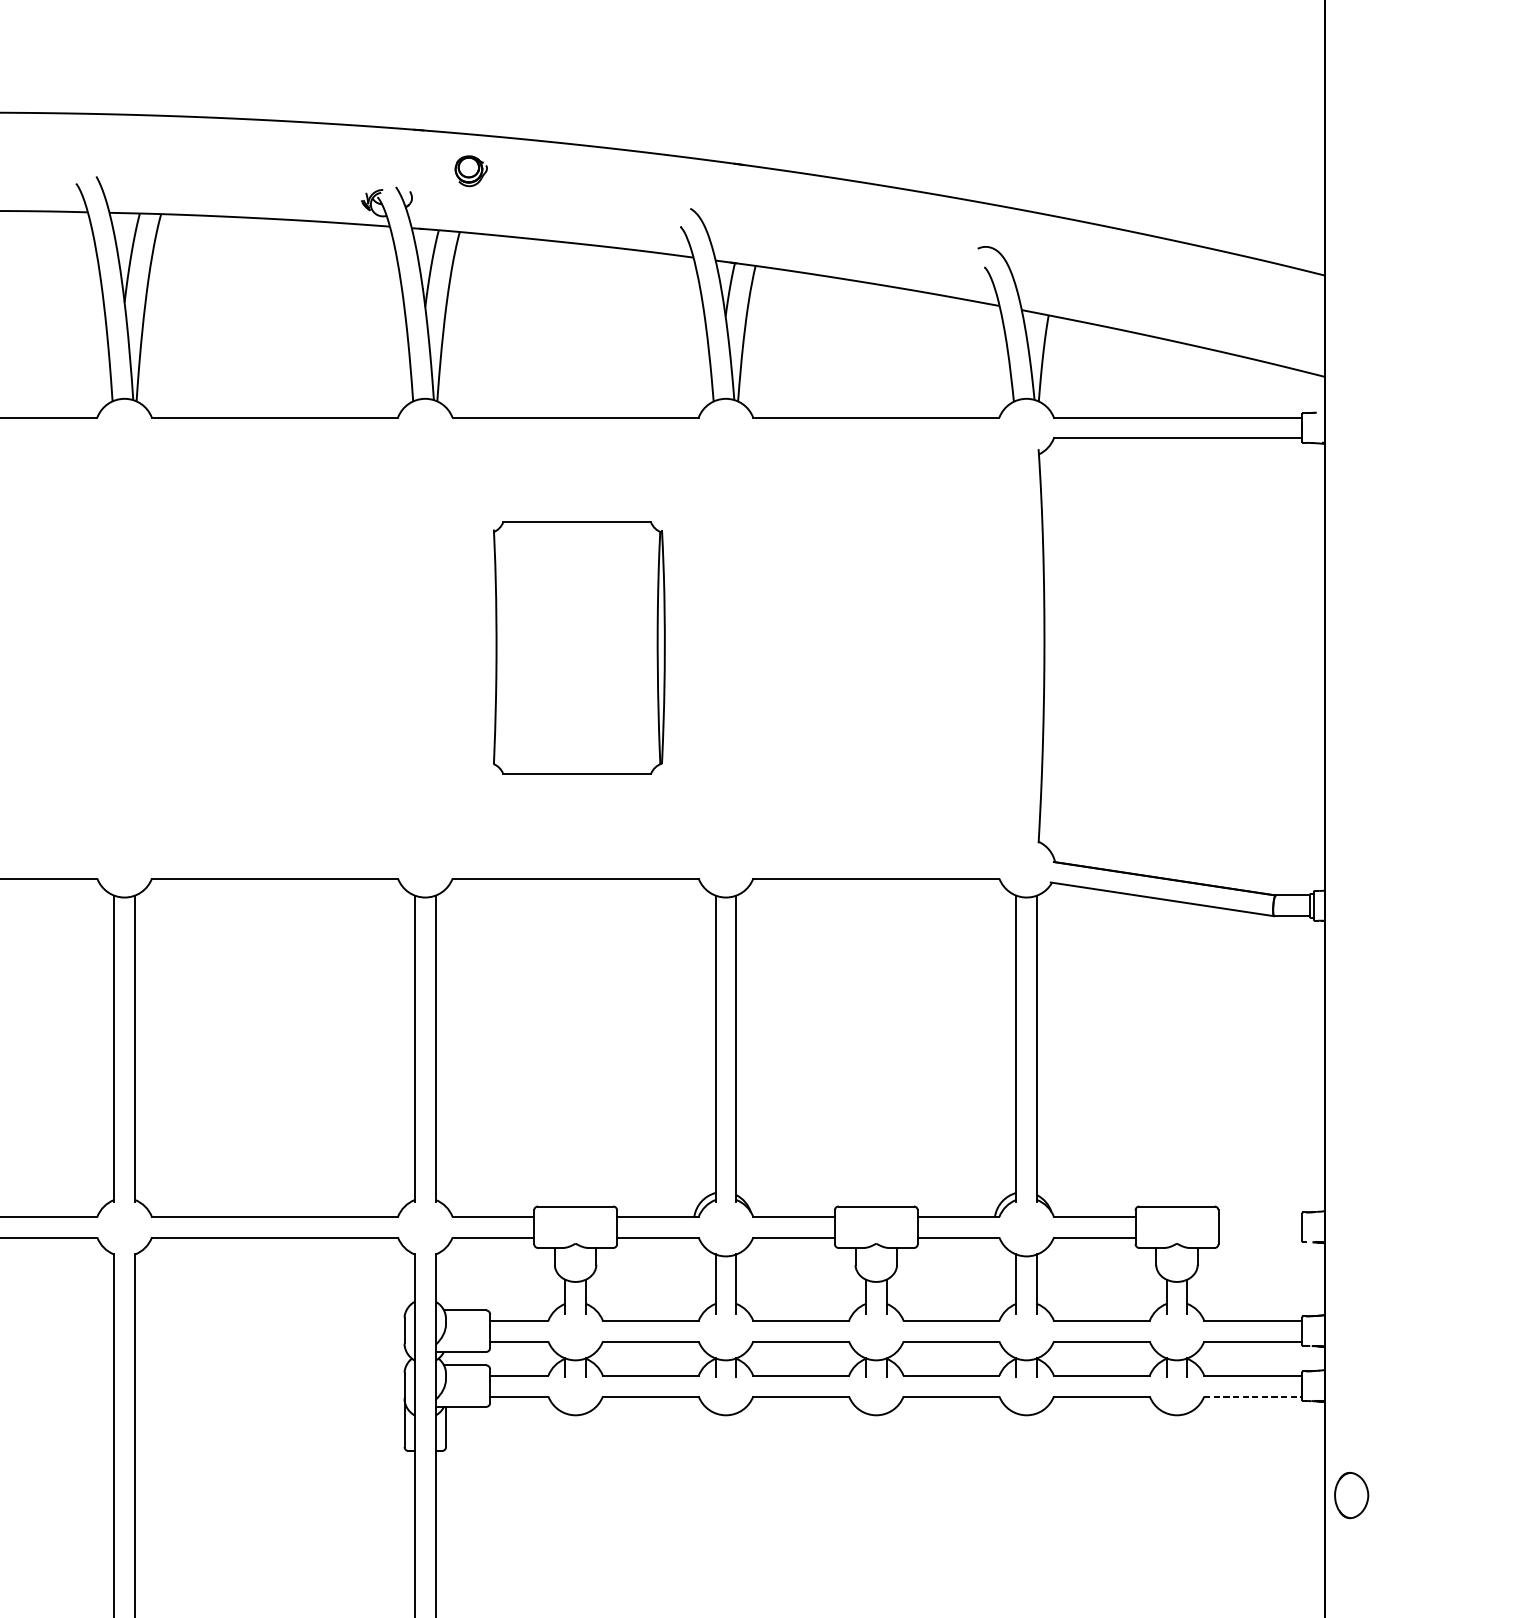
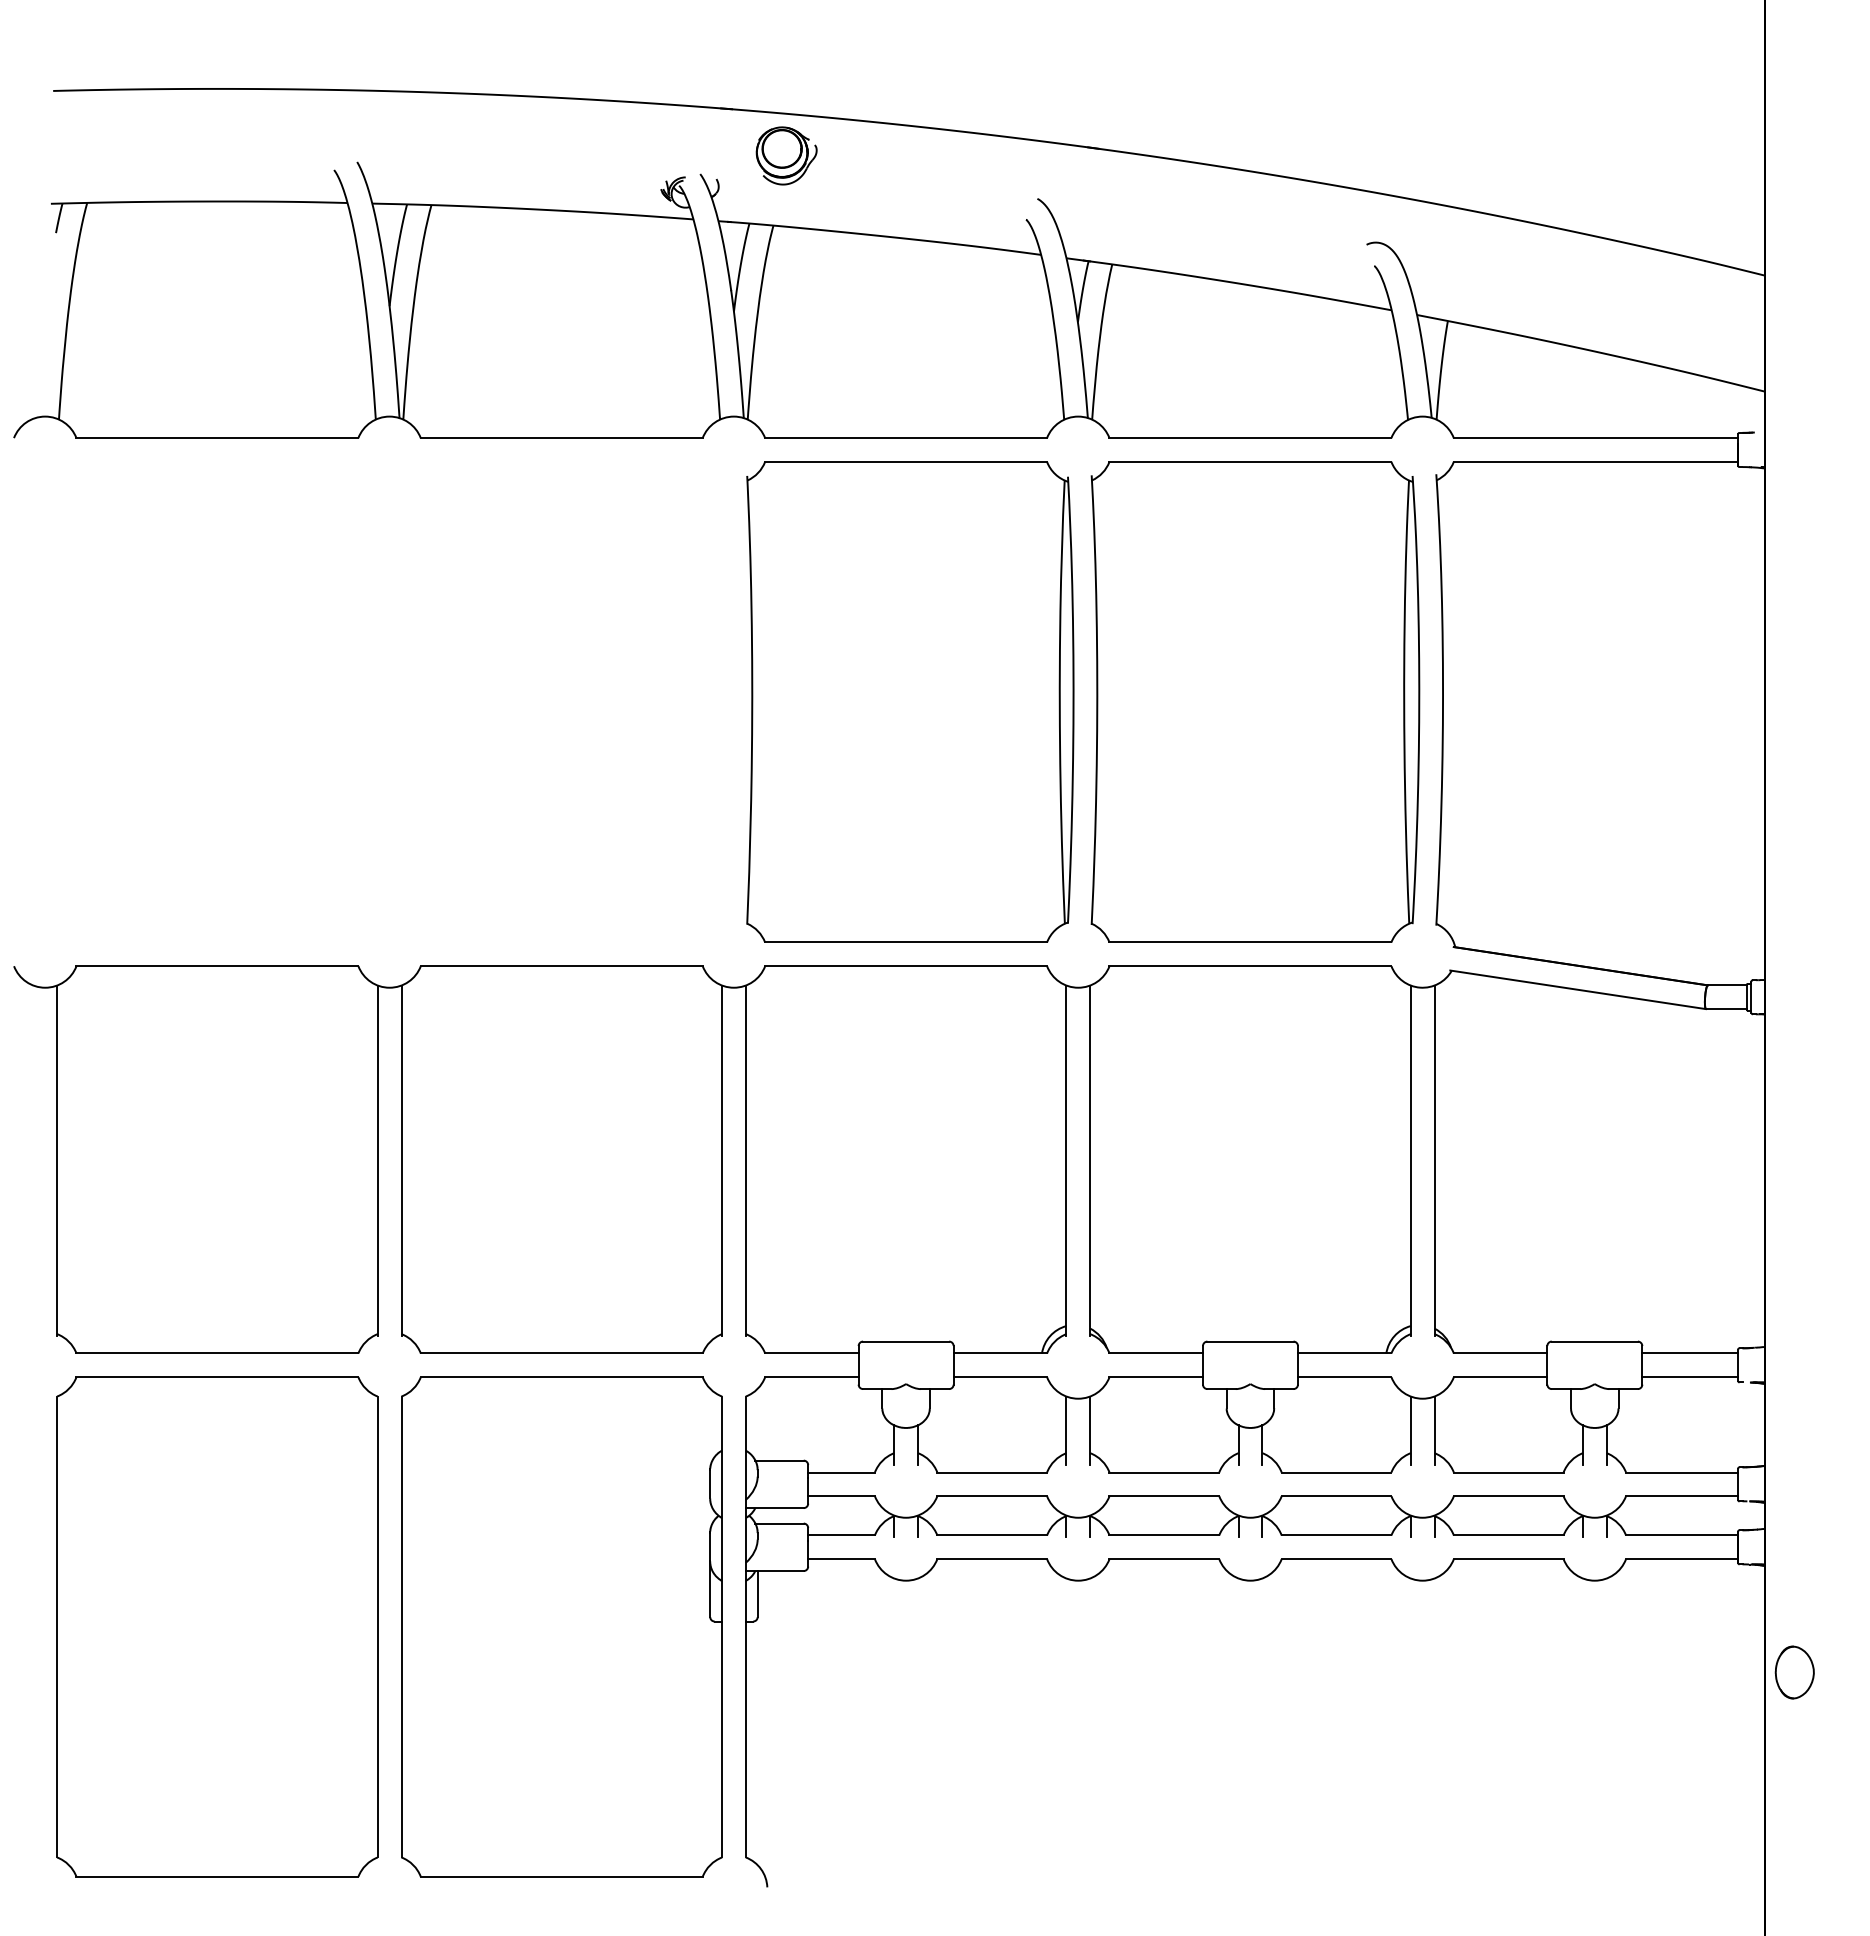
part: (471, 170) -> (786, 155), size x1.67
part: (579, 647) -> (910, 701), size x1.67
part: (880, 647) -> (1255, 701), added
line: (1260, 1216) -> (1690, 1353), added
line: (1260, 1237) -> (1690, 1377), added
line: (1253, 1396) -> (1682, 1559), dashed -> solid

